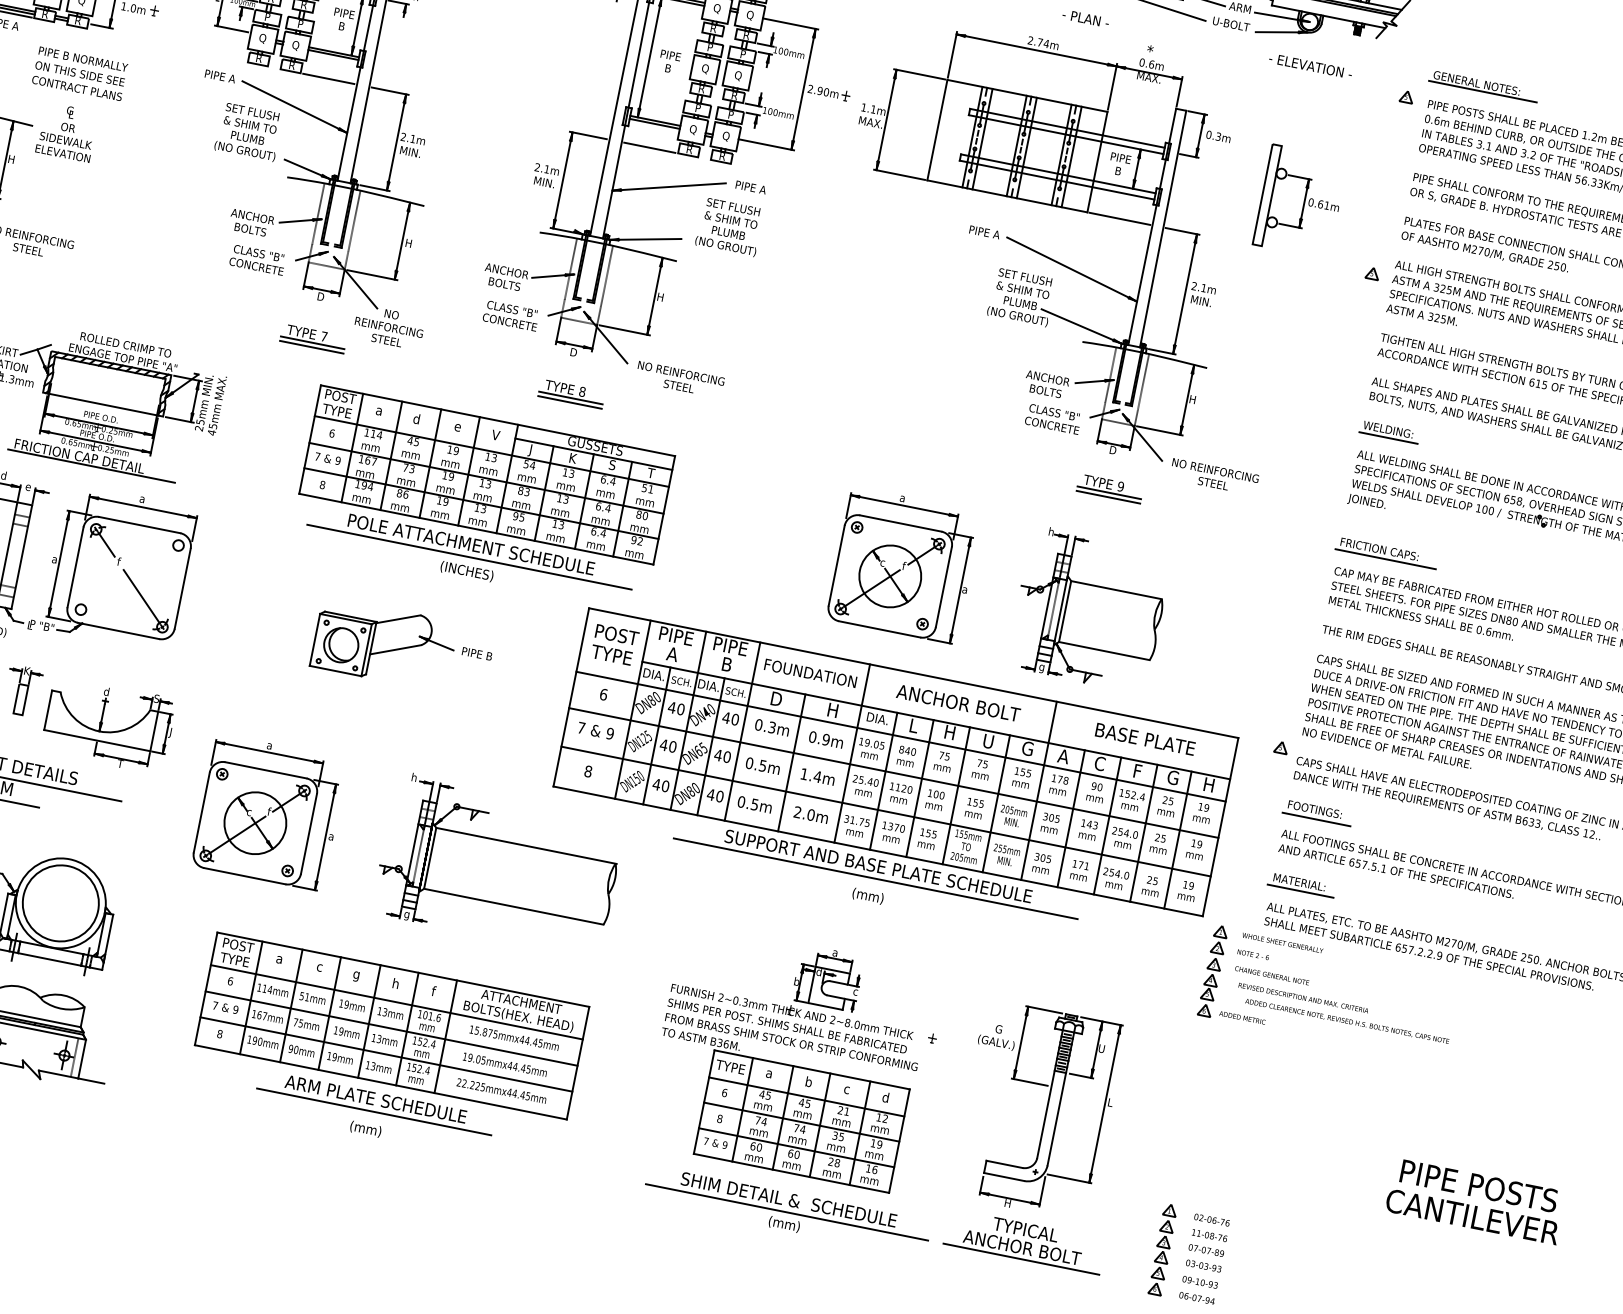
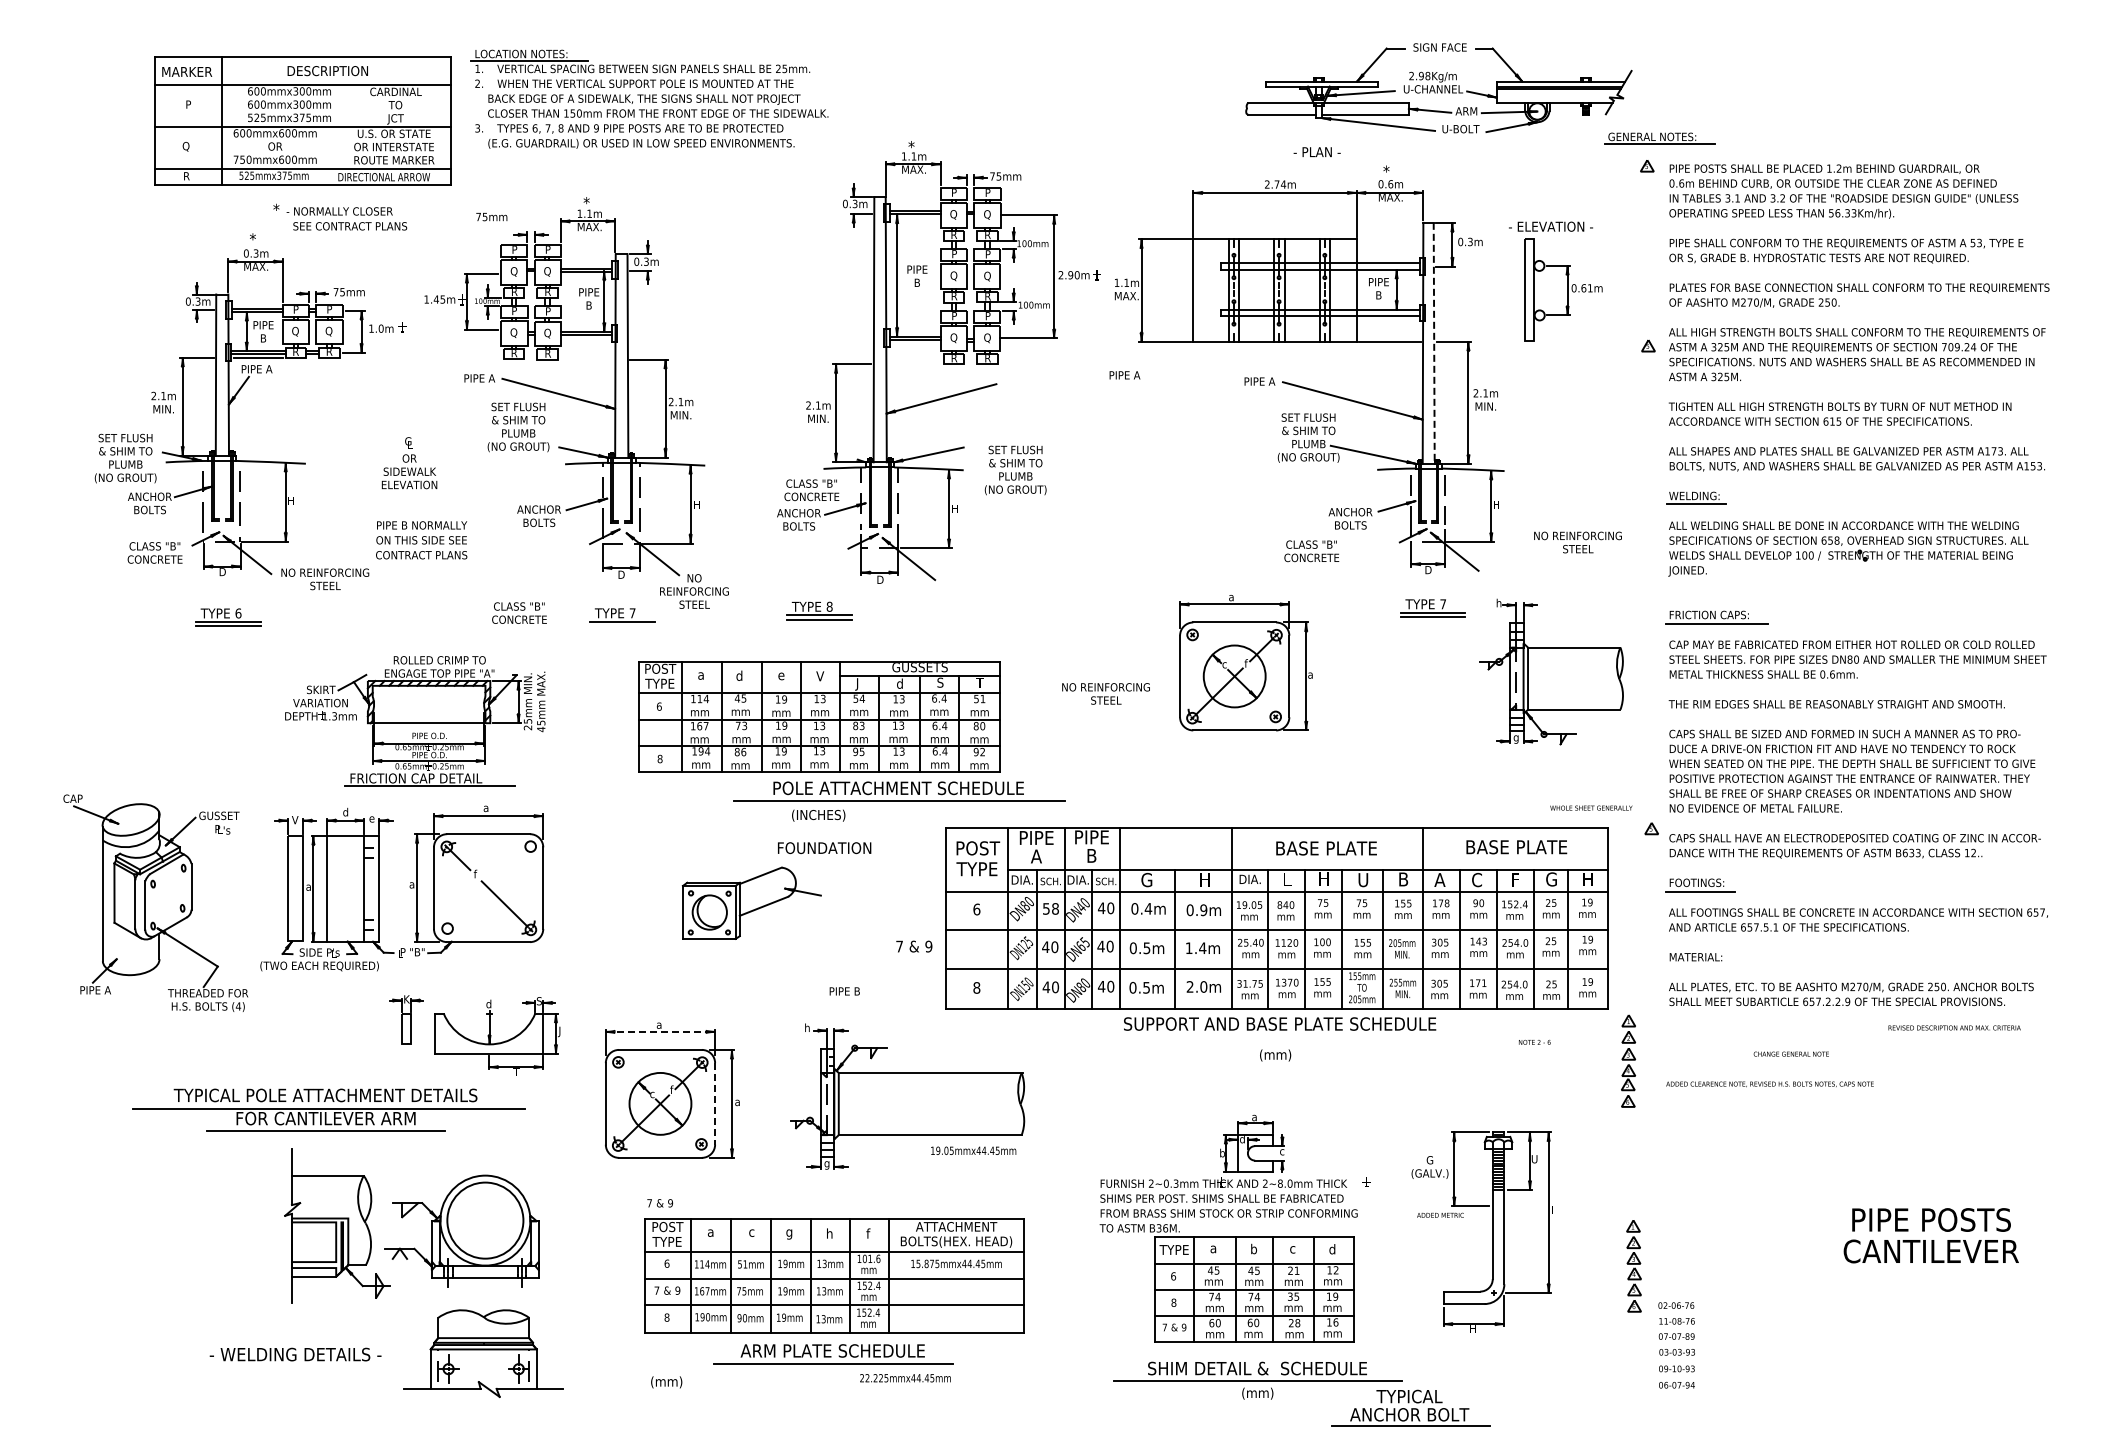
text: (1310, 65) -> (1550, 226), moved
text: (79, 73) -> (421, 540), moved
line: (328, 78) -> (586, 359), removed
part: (1483, 86) -> (1659, 138), moved
text: (67, 132) -> (409, 463), moved
line: (649, 147) -> (914, 364), removed
text: (750, 187) -> (1124, 375), moved
text: (729, 227) -> (1015, 470), moved
line: (1163, 229) -> (1434, 343), solid -> dashed
text: (257, 259) -> (519, 612), moved
text: (510, 316) -> (811, 490), moved
line: (311, 347) -> (622, 626), removed
text: (679, 379) -> (1105, 693), moved
part: (571, 393) -> (819, 610), moved
text: (1053, 419) -> (1311, 551), moved
text: (573, 458) -> (900, 683), K -> d
text: (328, 459) -> (660, 1203), moved
text: (1213, 476) -> (1577, 542), moved
text: (1121, 486) -> (1443, 604), 9 -> 7
part: (471, 547) -> (899, 791), moved
part: (903, 565) -> (1245, 663), moved
part: (1089, 609) -> (1551, 671), moved
text: (476, 653) -> (844, 991), moved
text: (810, 673) -> (824, 848), moved
text: (775, 698) -> (1146, 879), D -> G
text: (958, 703) -> (1326, 848), ANCHOR BOLT -> BASE PLATE
text: (676, 708) -> (1050, 908), 40 -> 58
text: (772, 727) -> (1148, 908), 0.3m -> 0.4m
text: (596, 730) -> (914, 946), moved
text: (1027, 748) -> (1402, 879), G -> B
line: (269, 752) -> (660, 1031), solid -> dashed
line: (309, 833) -> (715, 1103), solid -> dashed
line: (875, 878) -> (1279, 1036), removed
line: (1300, 890) -> (1698, 965), removed
text: (1282, 942) -> (1591, 807), moved
text: (1253, 953) -> (1534, 1041), moved
text: (1271, 974) -> (1790, 1053), moved
text: (1303, 997) -> (1954, 1027), moved
text: (1242, 1017) -> (1440, 1214), moved
text: (505, 1064) -> (973, 1150), moved
text: (501, 1091) -> (905, 1378), moved
text: (365, 1129) -> (666, 1382), moved
part: (1024, 1240) -> (1410, 1407), moved
part: (1162, 1249) -> (1633, 1266), moved

